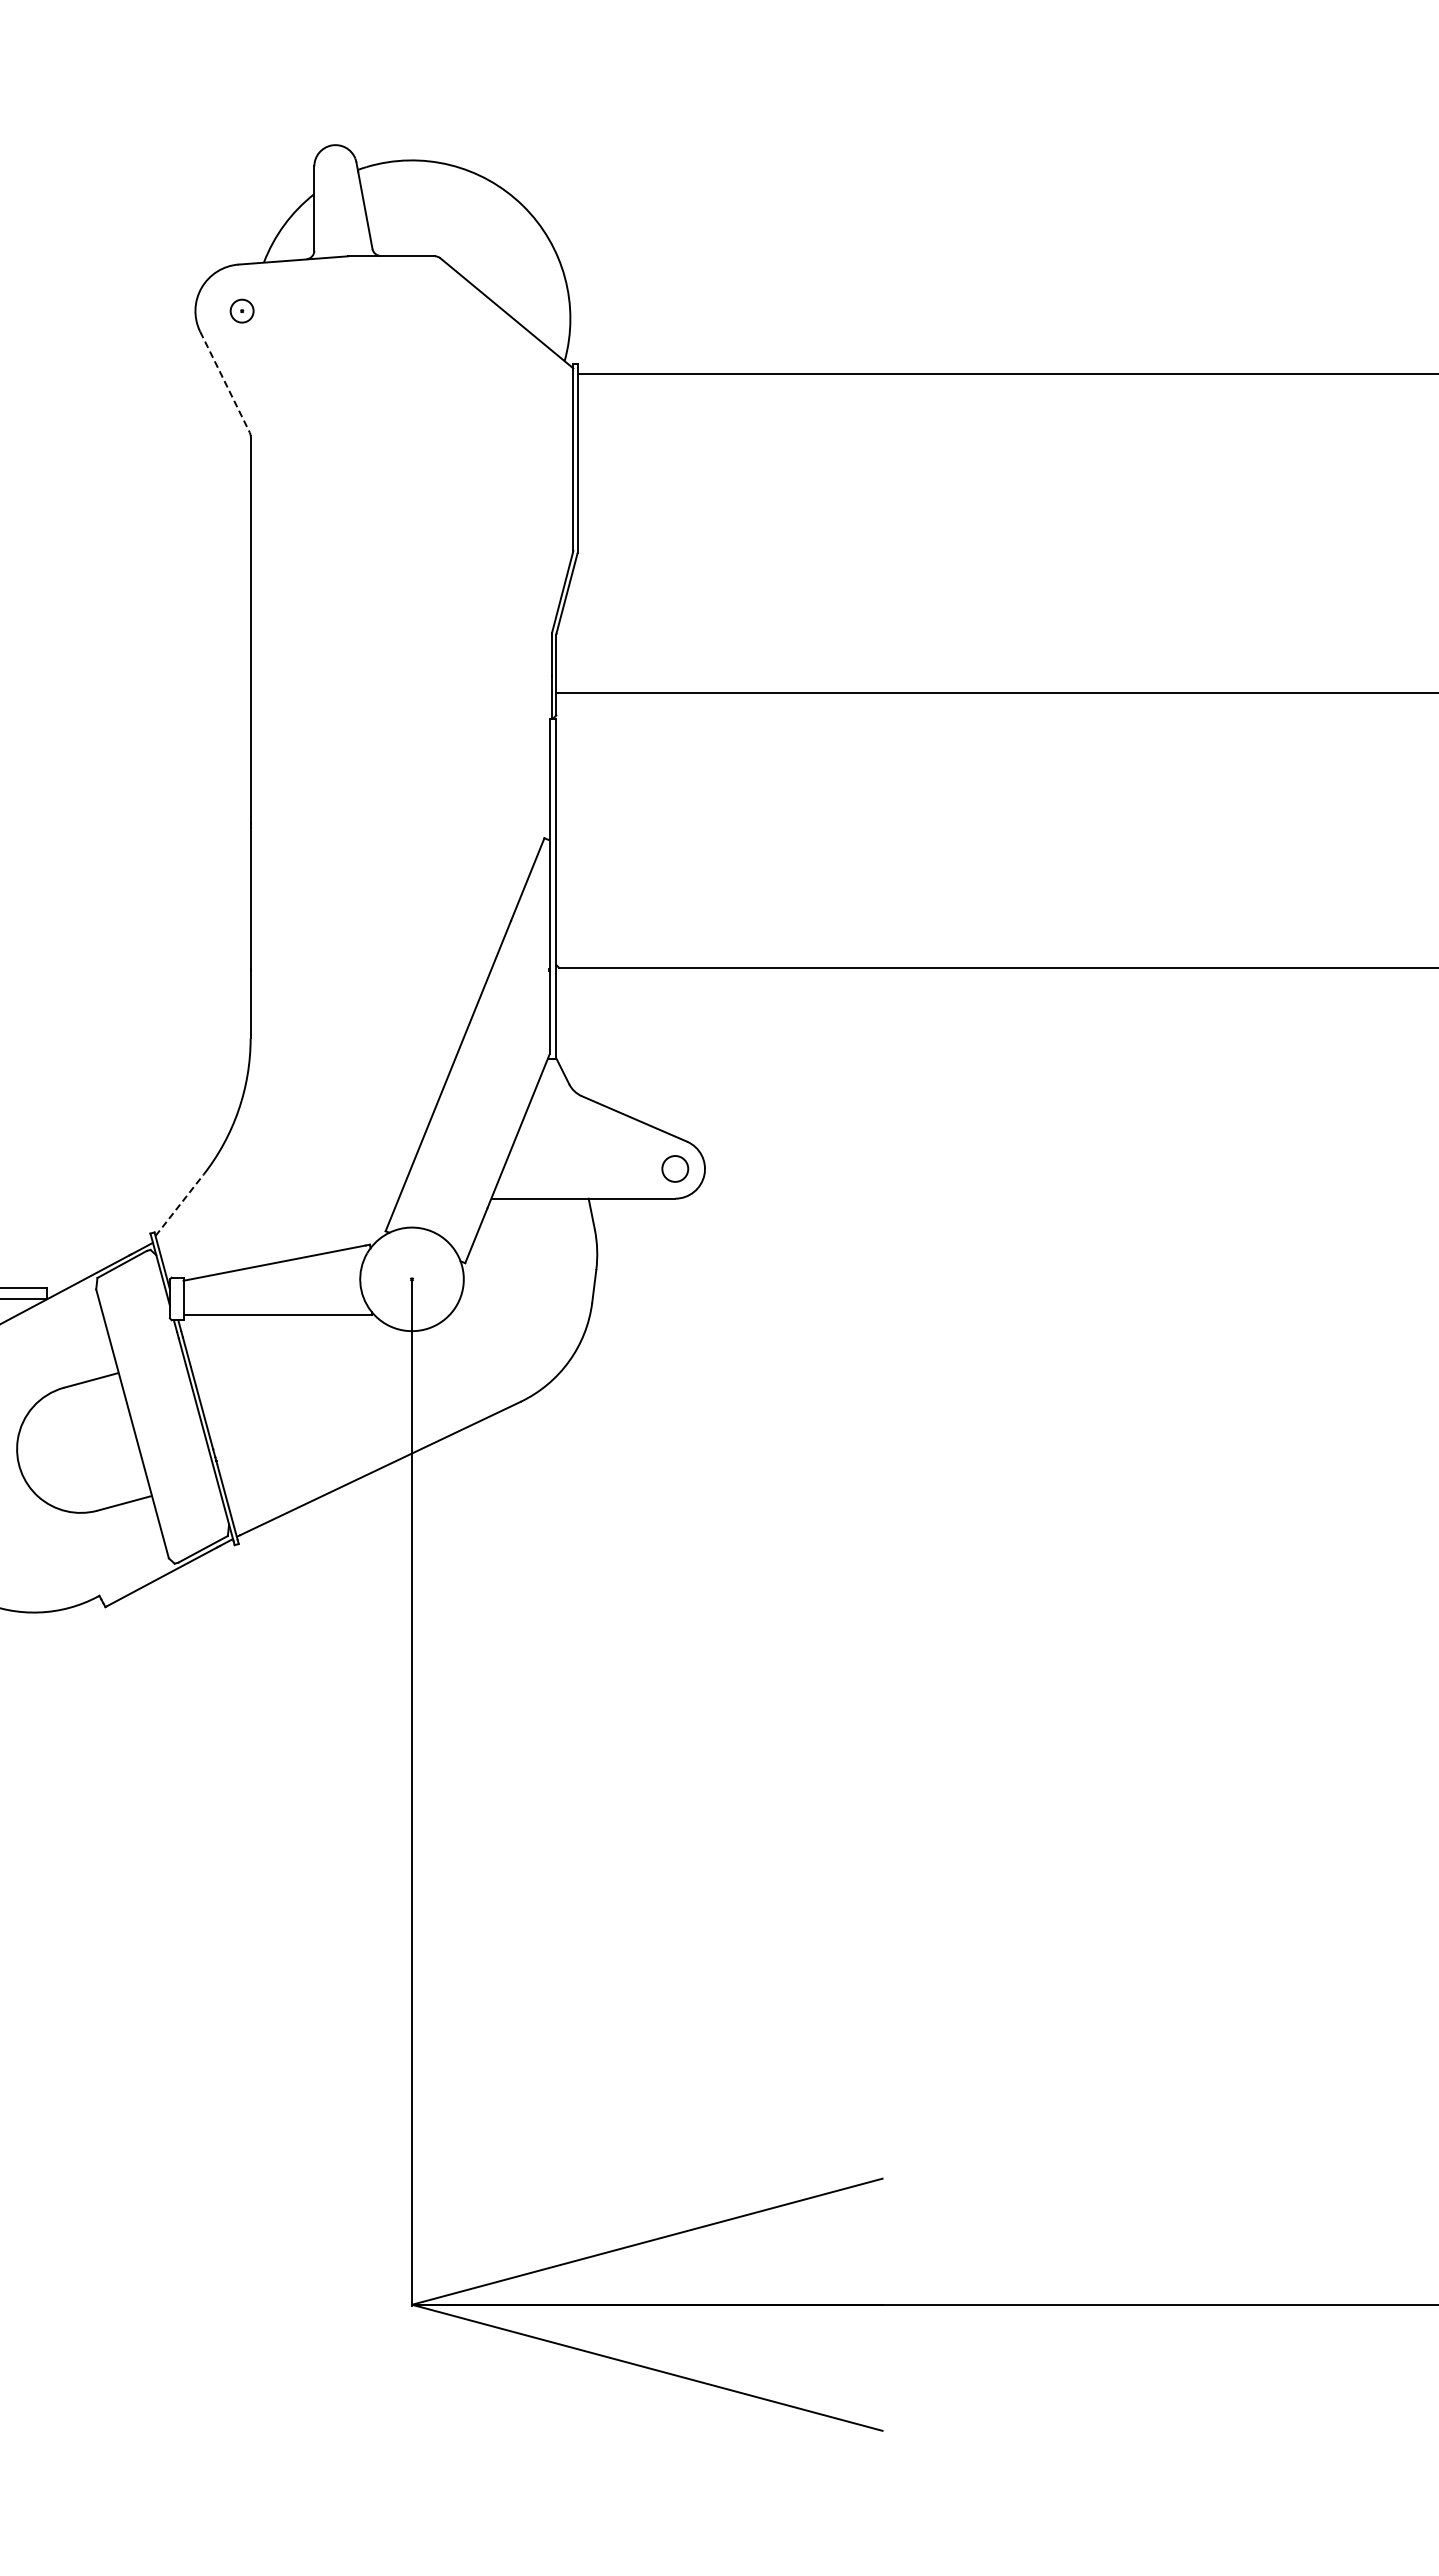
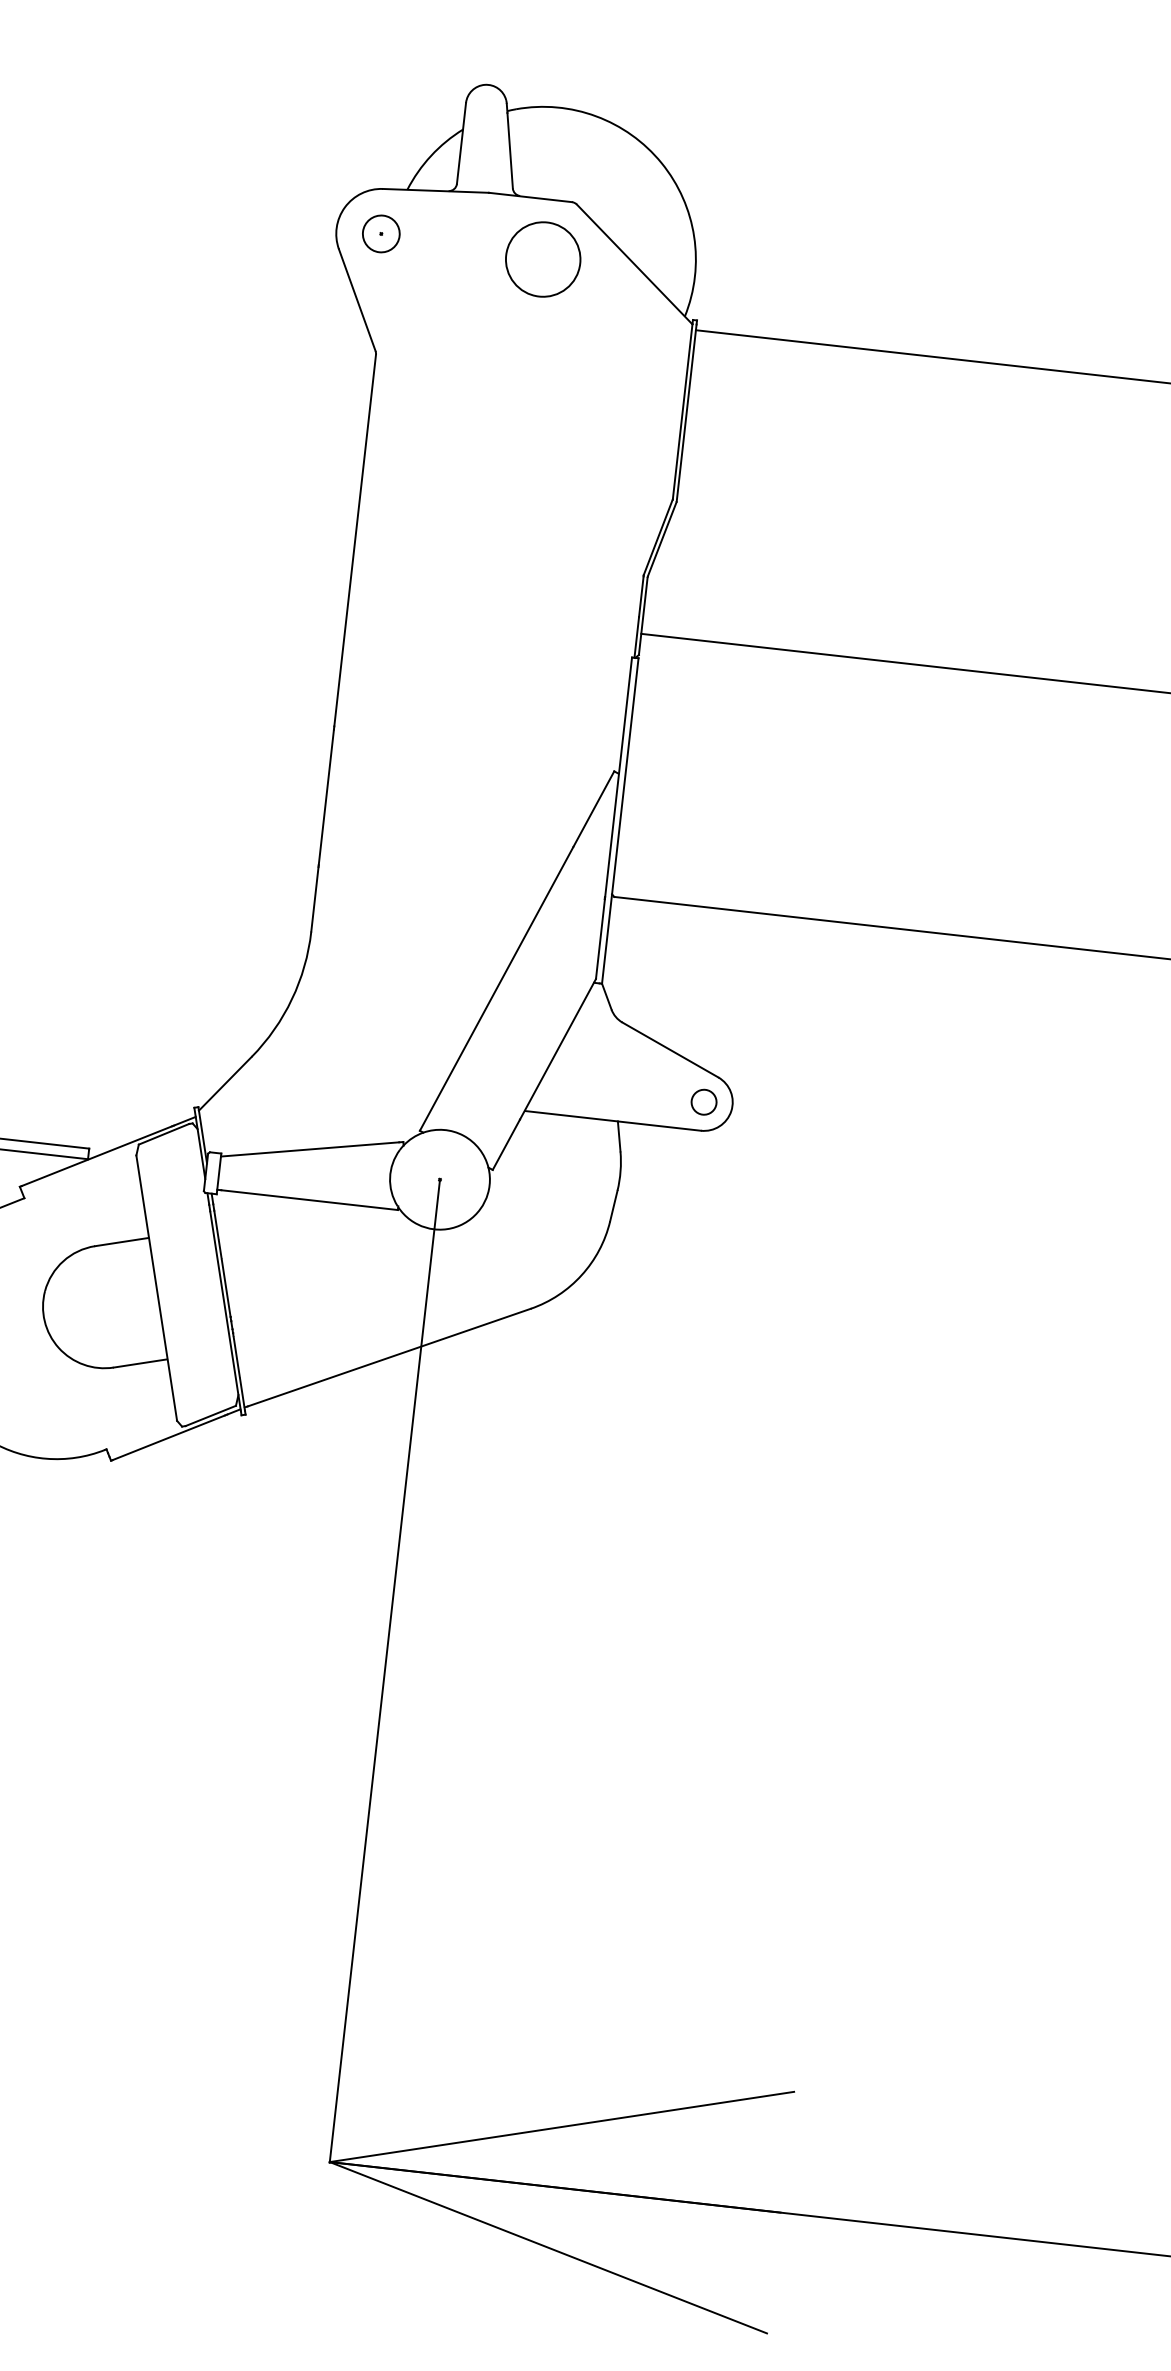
circle: (242, 311) -> (381, 234), size x1.67
circle: (411, 318) -> (542, 259), added
line: (225, 382) -> (357, 300), dashed -> solid
line: (179, 1204) -> (225, 1083), dashed -> solid

